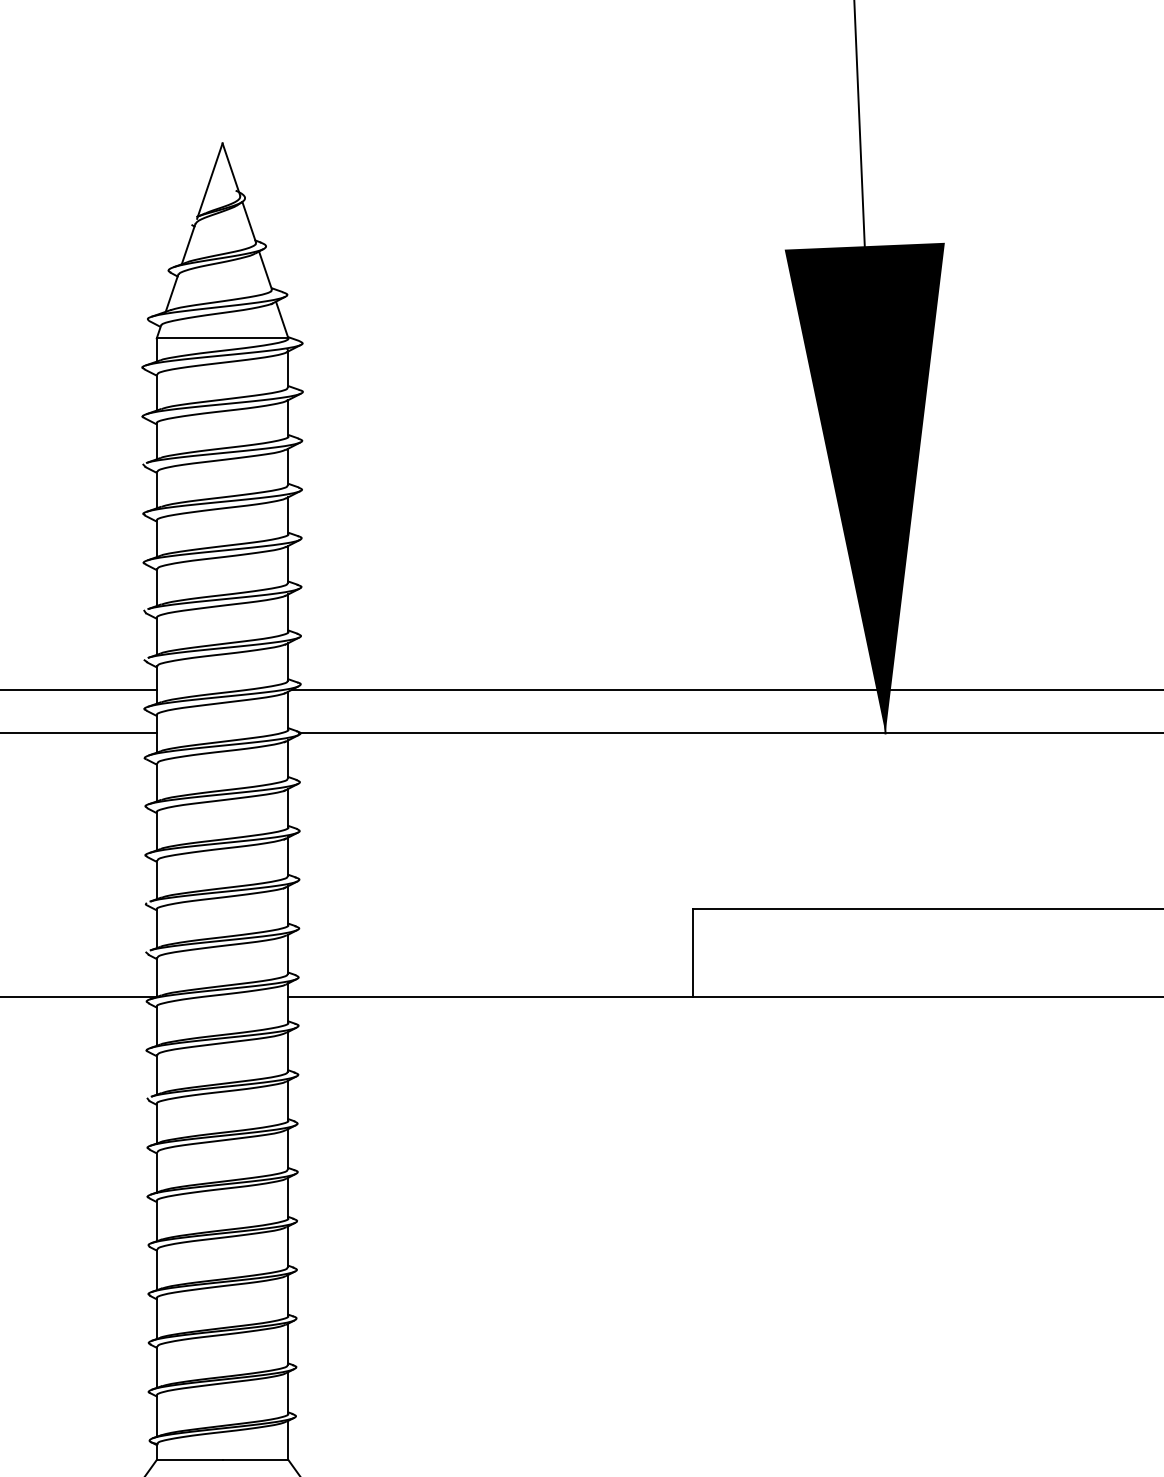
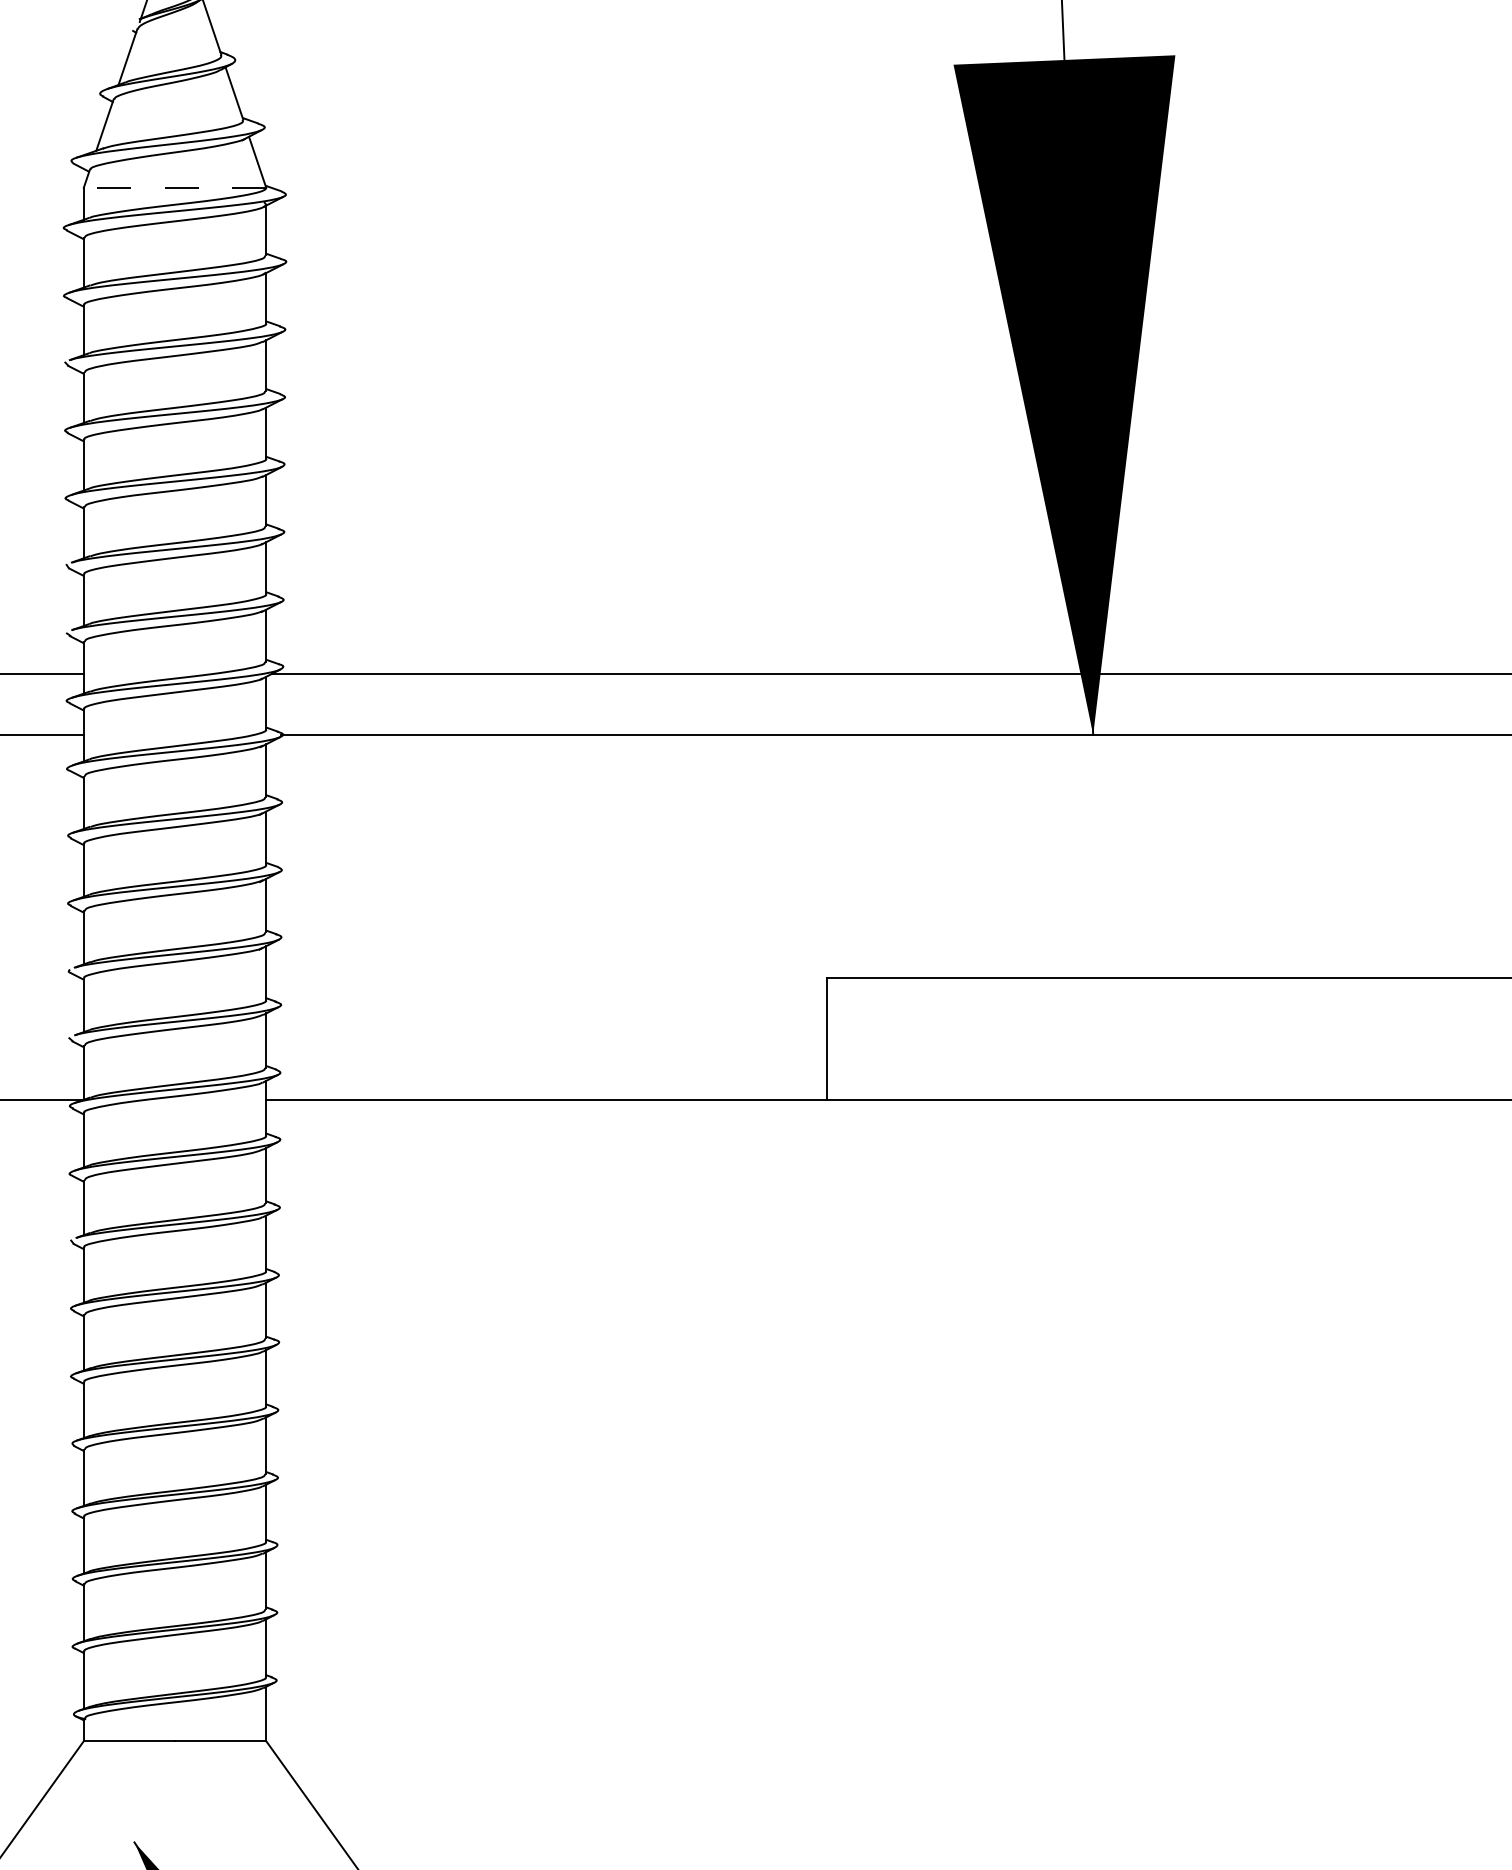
line: (222, 338) -> (174, 187), solid -> dashed

